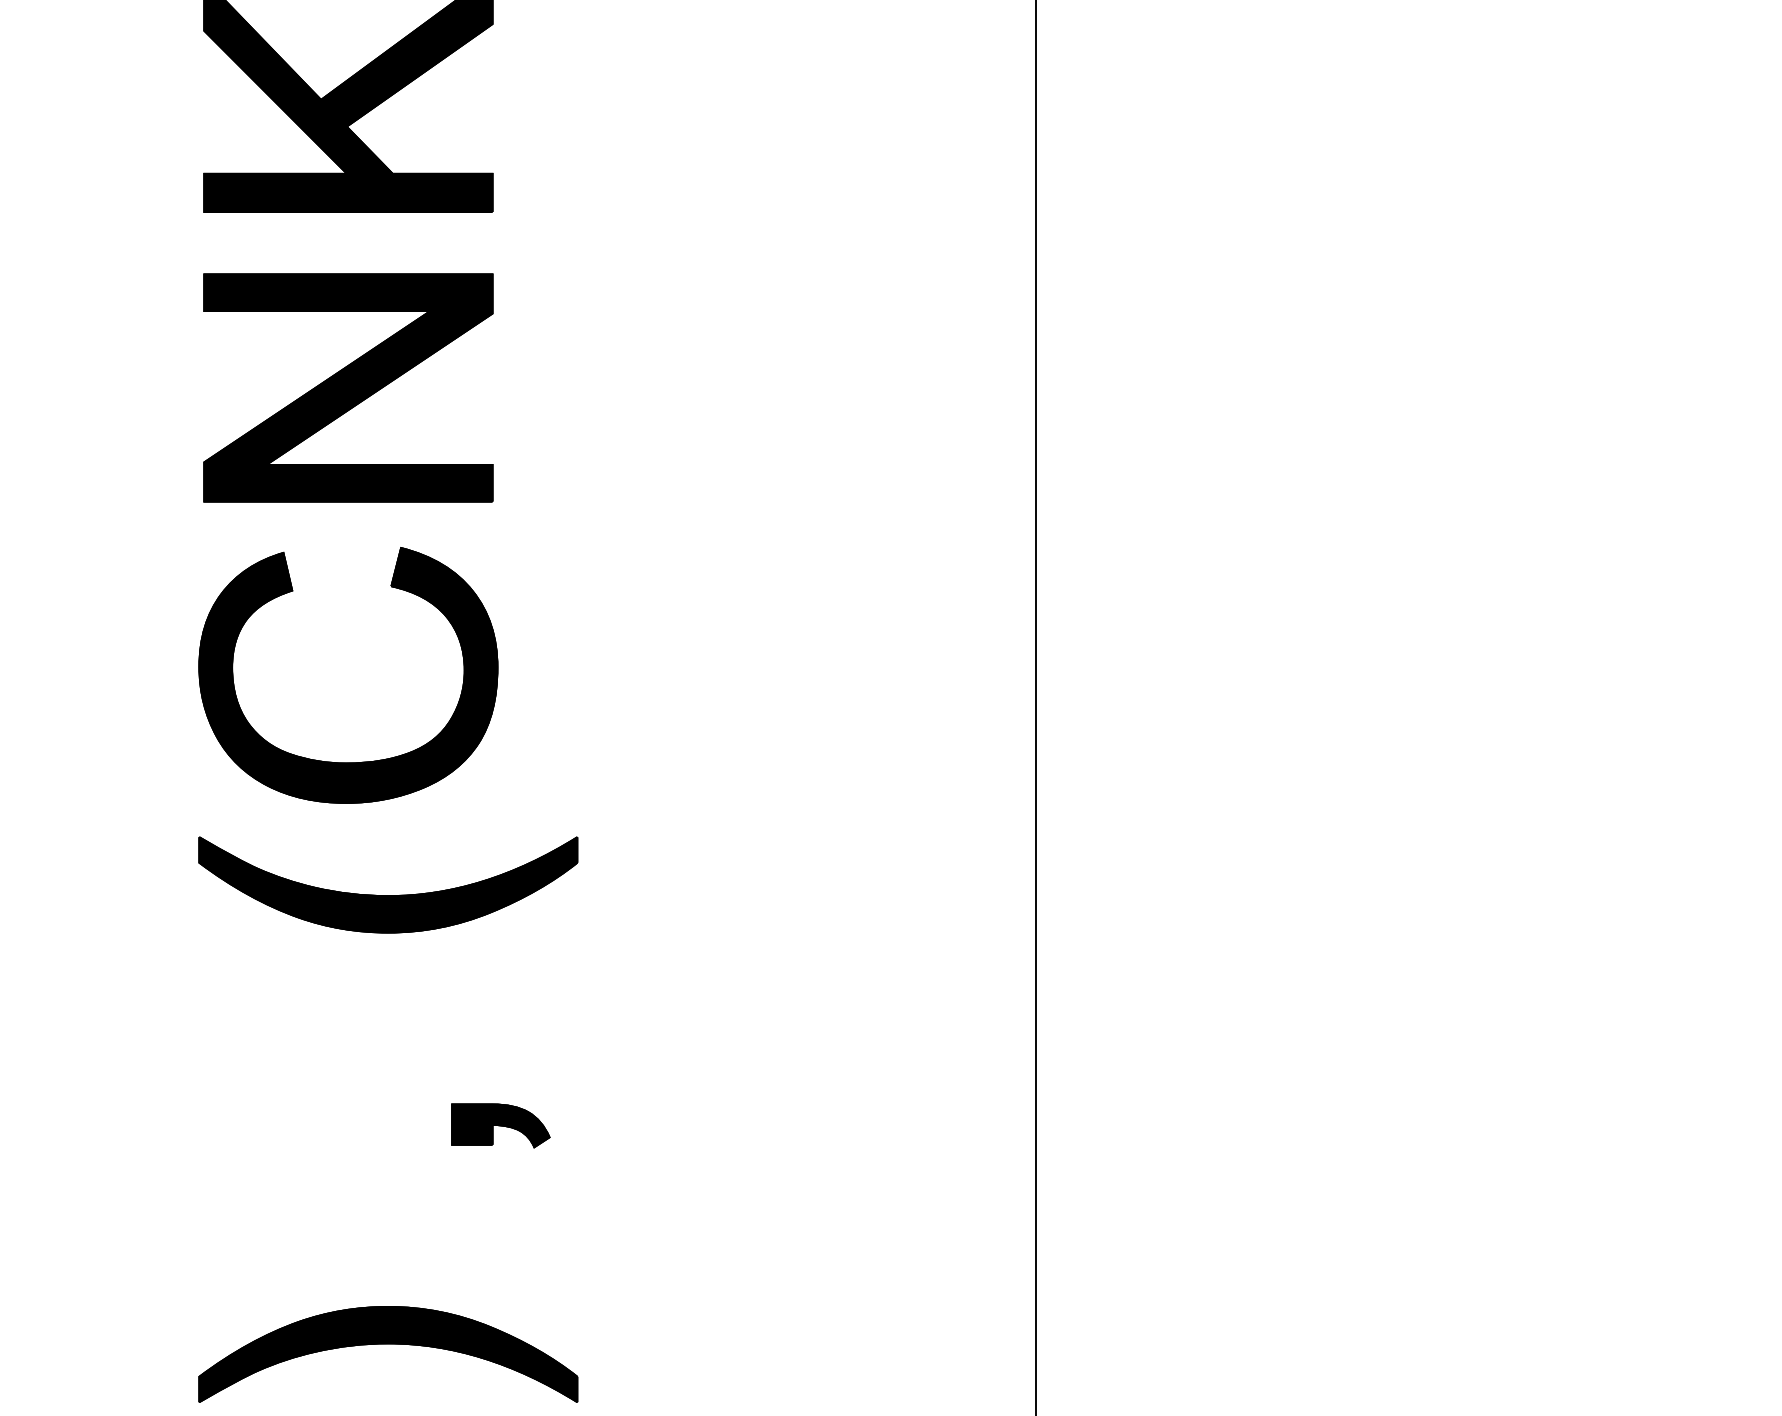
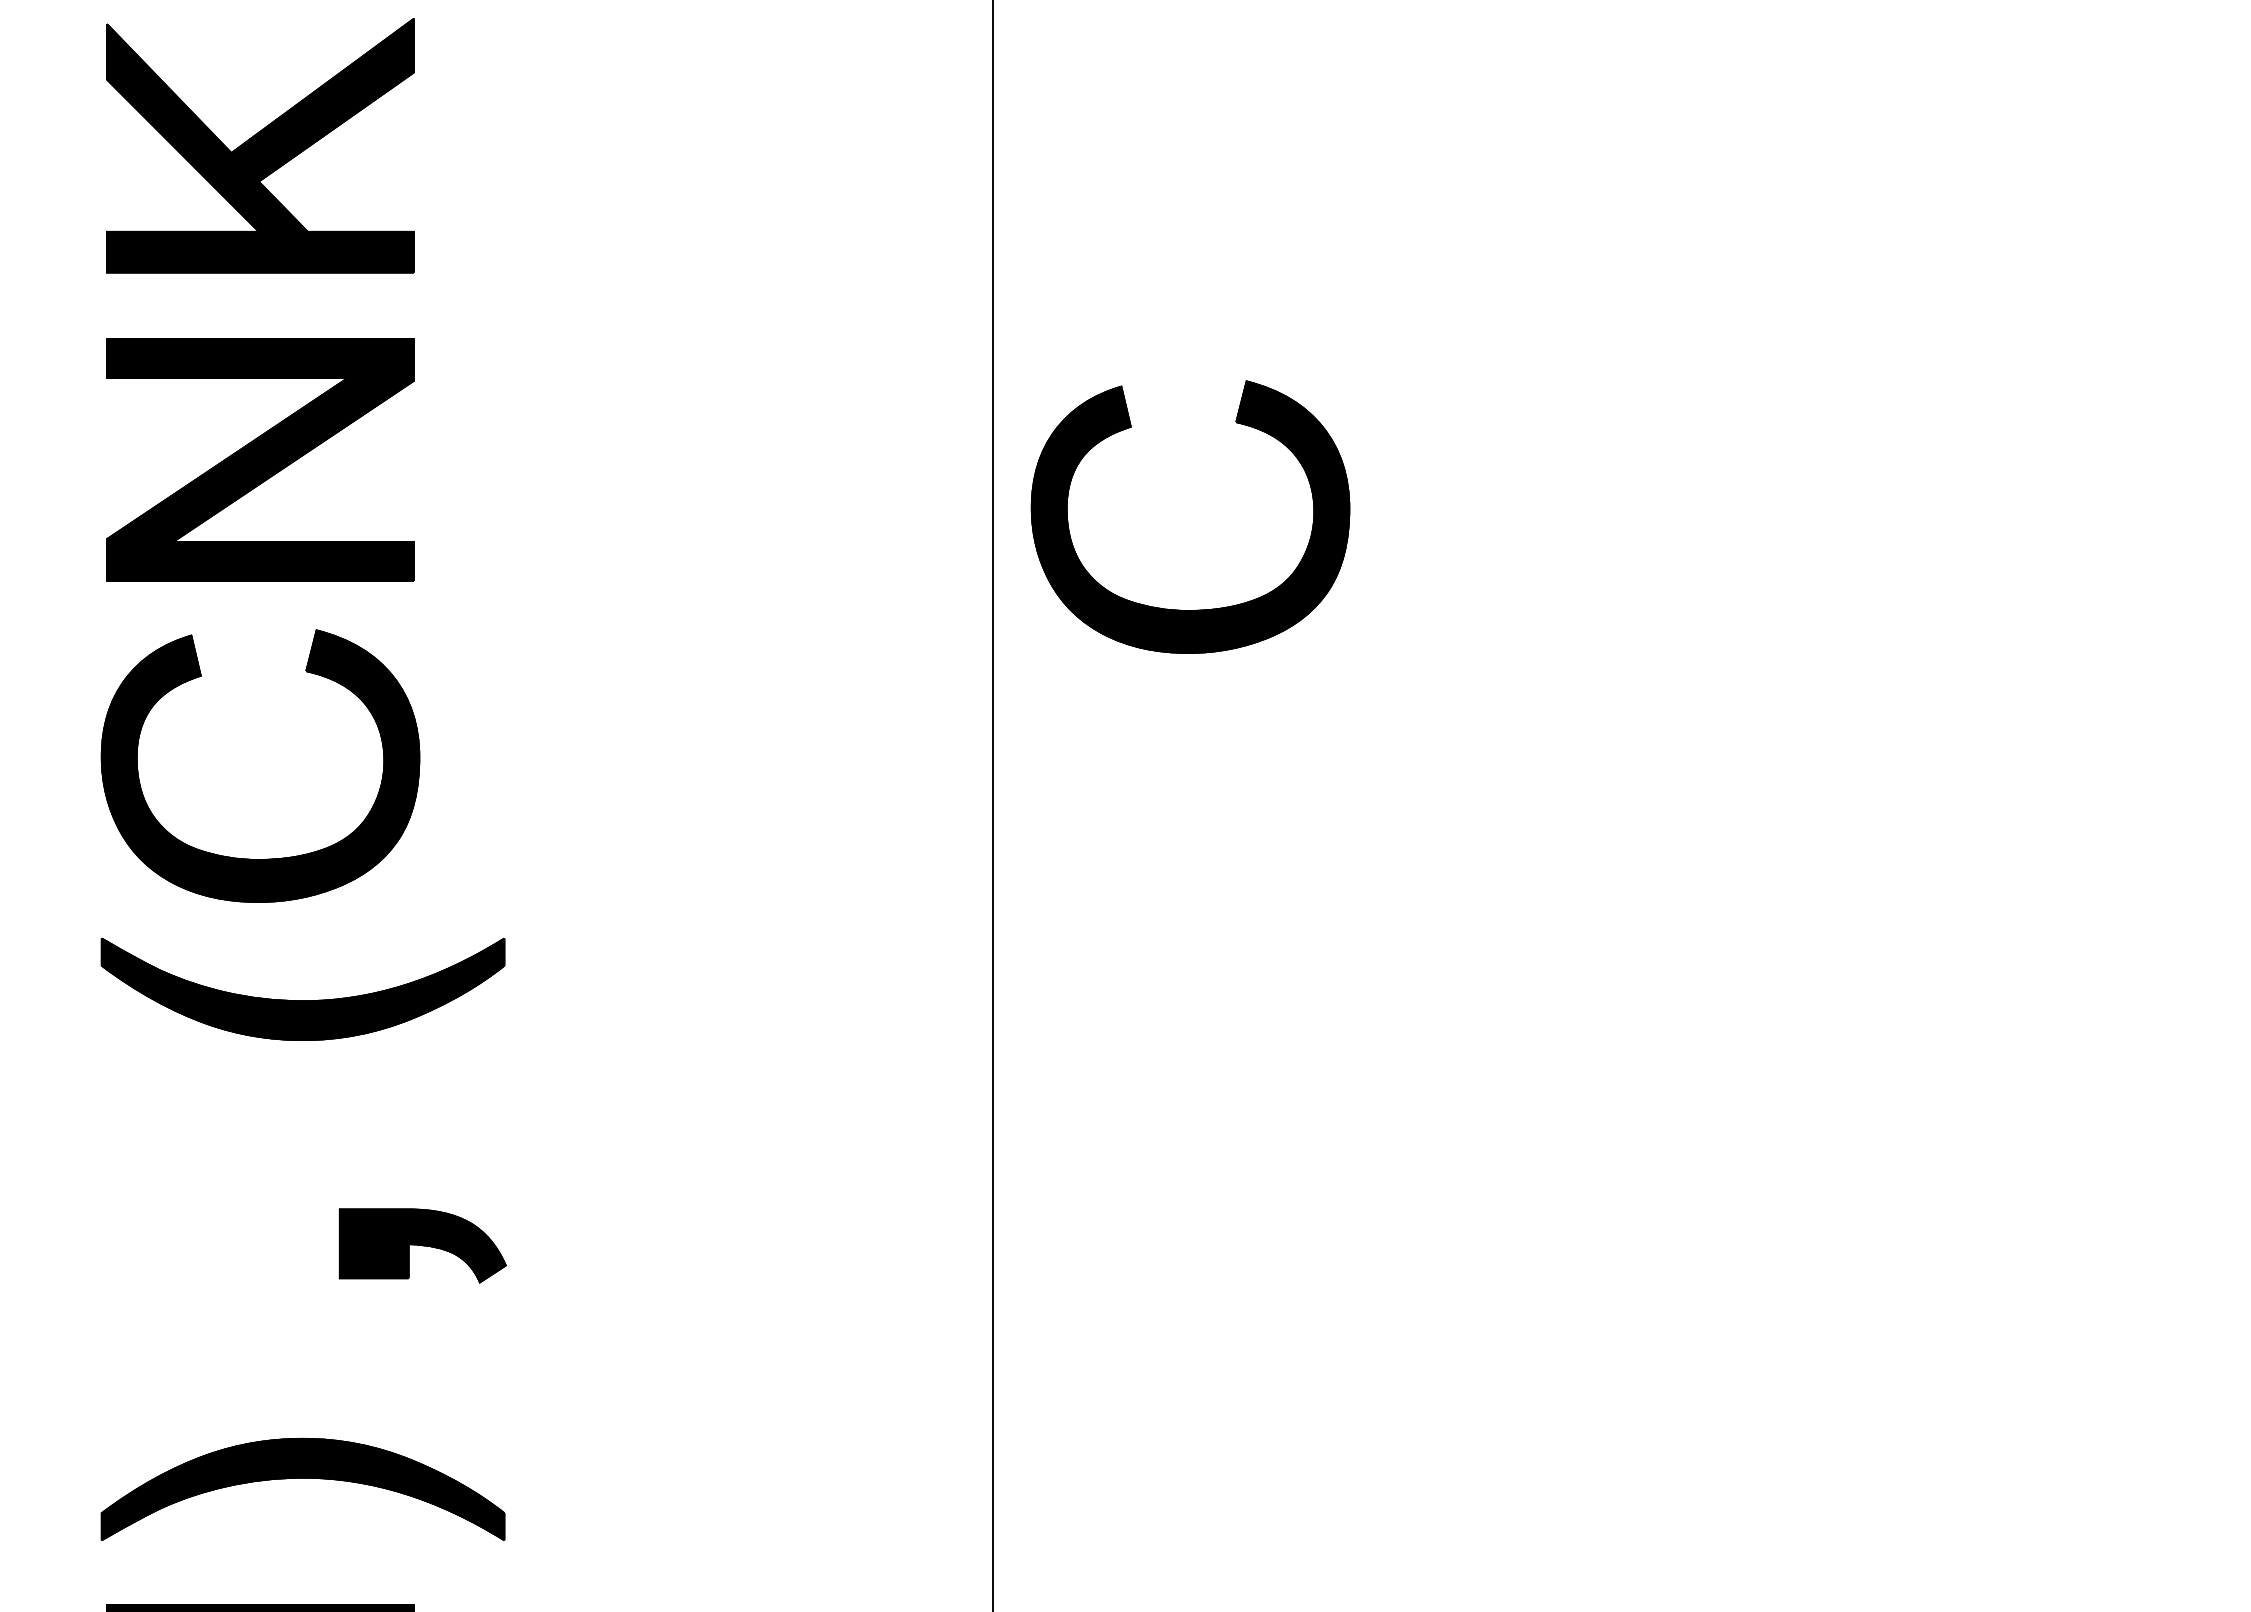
part: (1228, 528) -> (1197, 609), added
part: (500, 1125) -> (422, 1245), size x1.6

